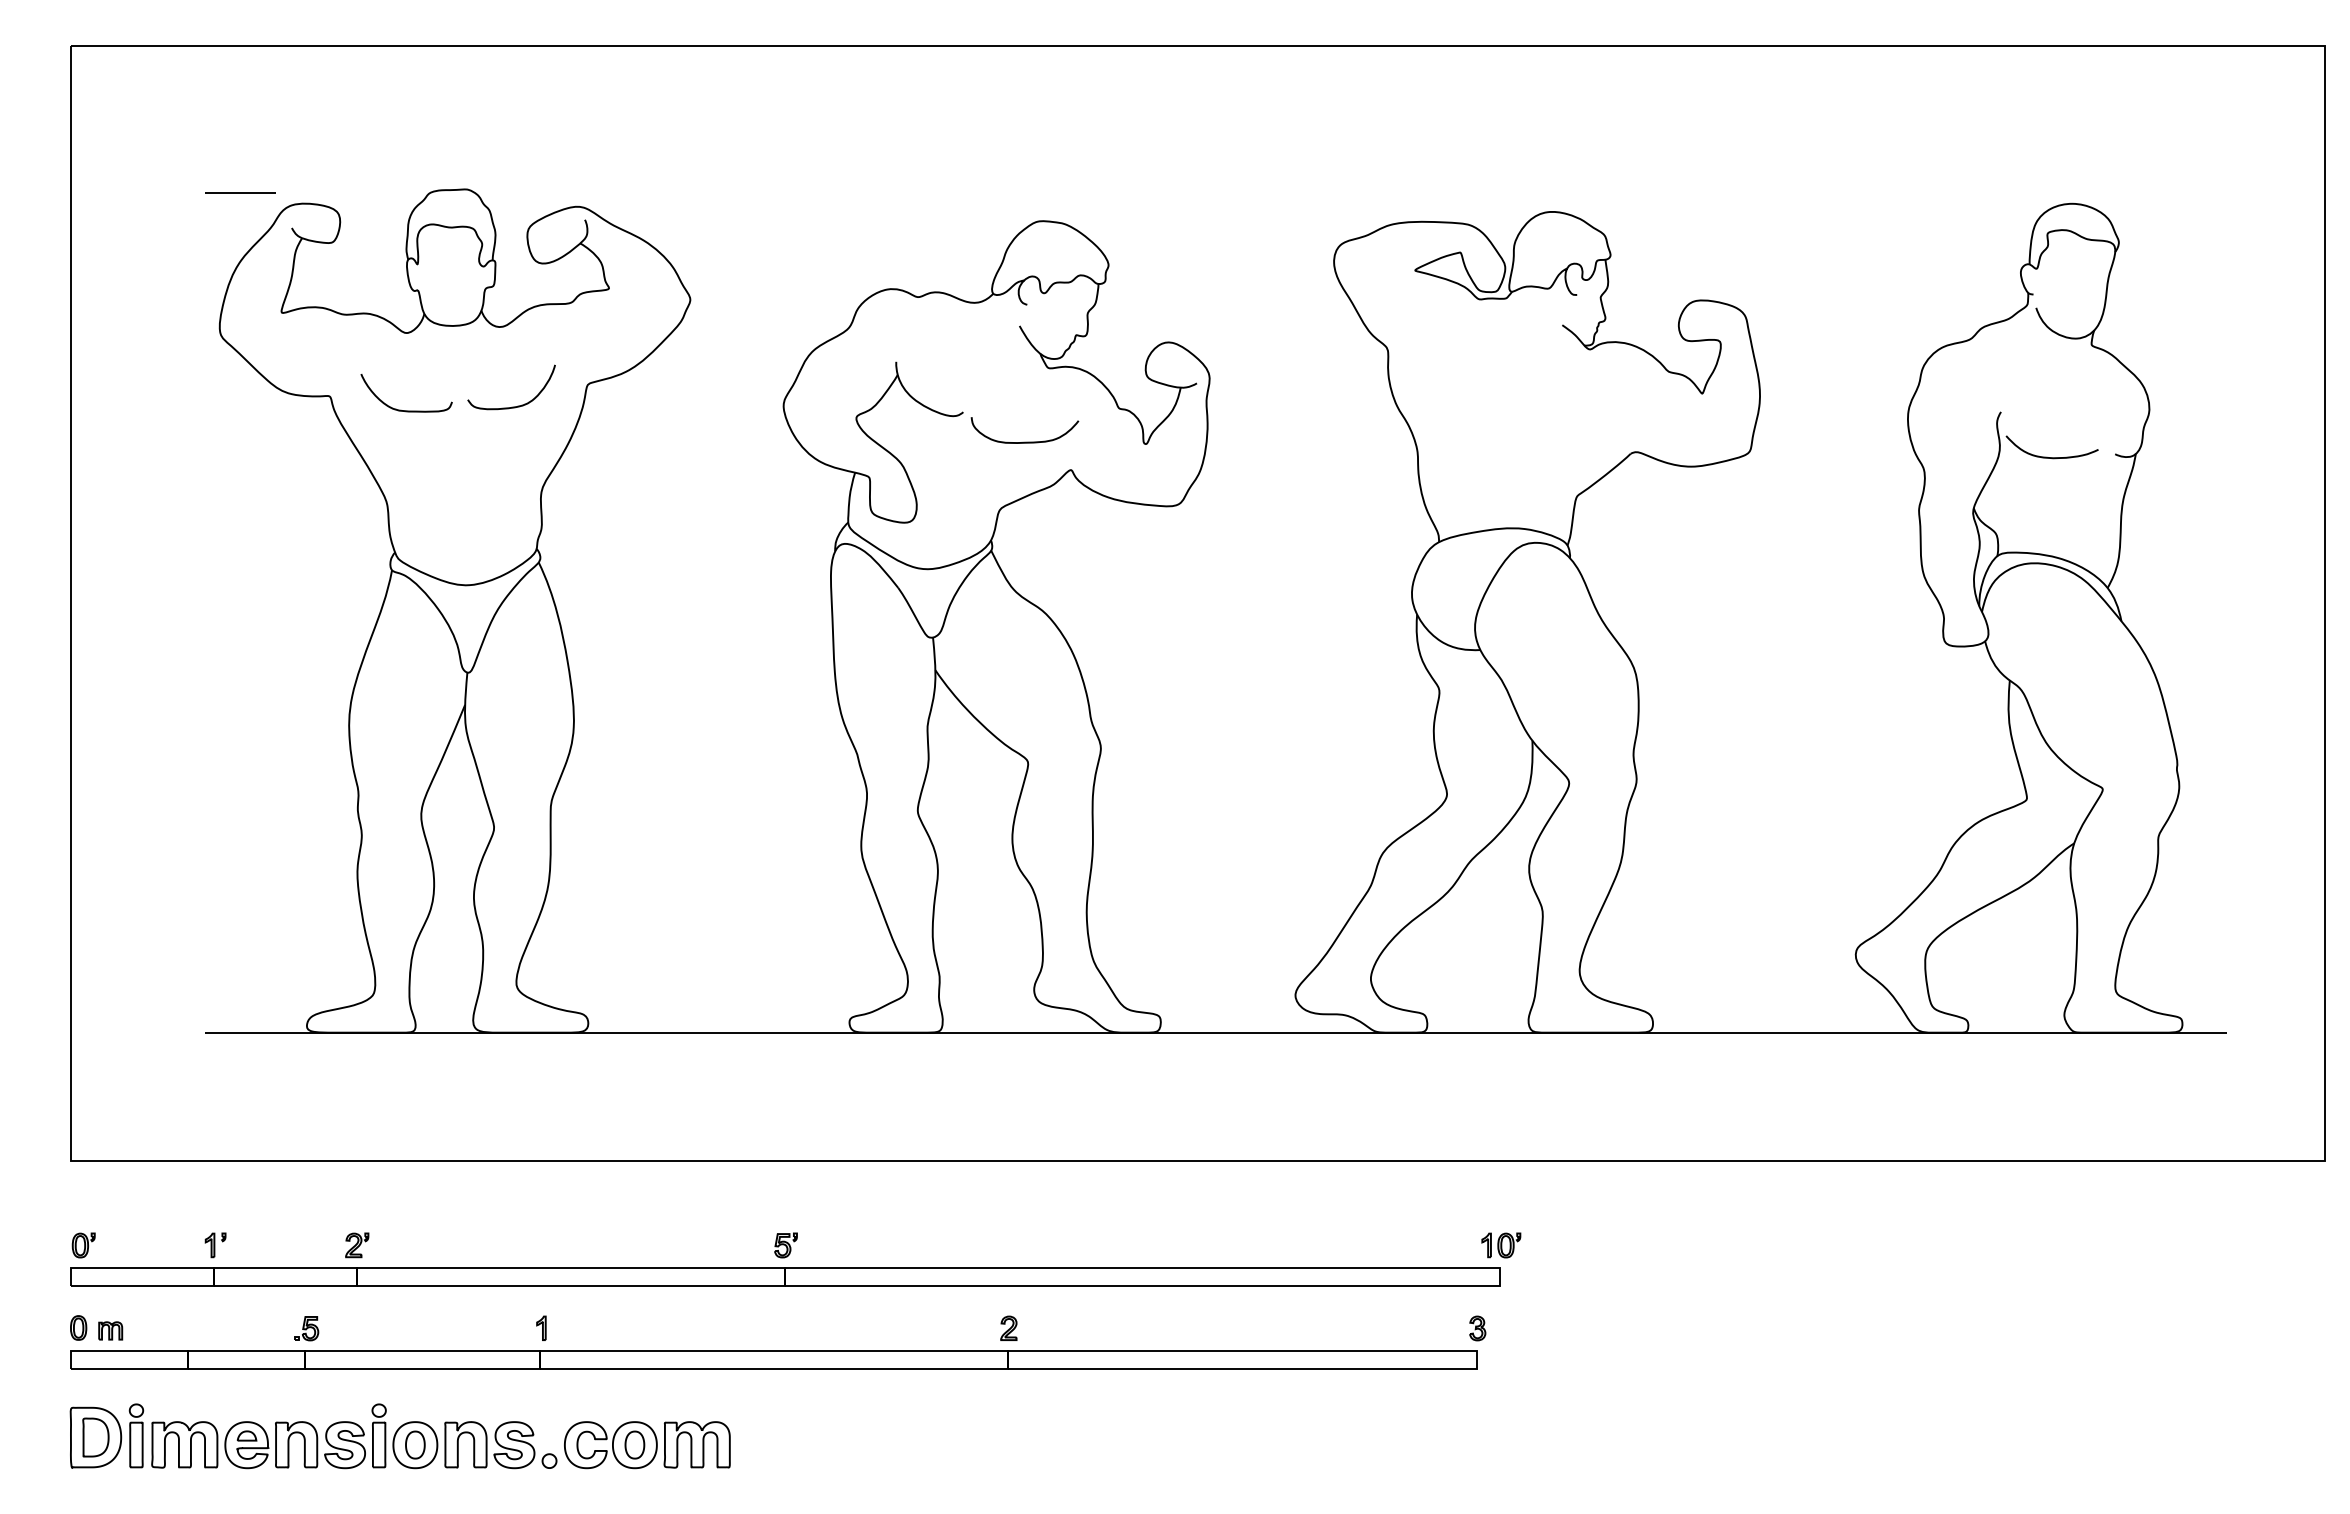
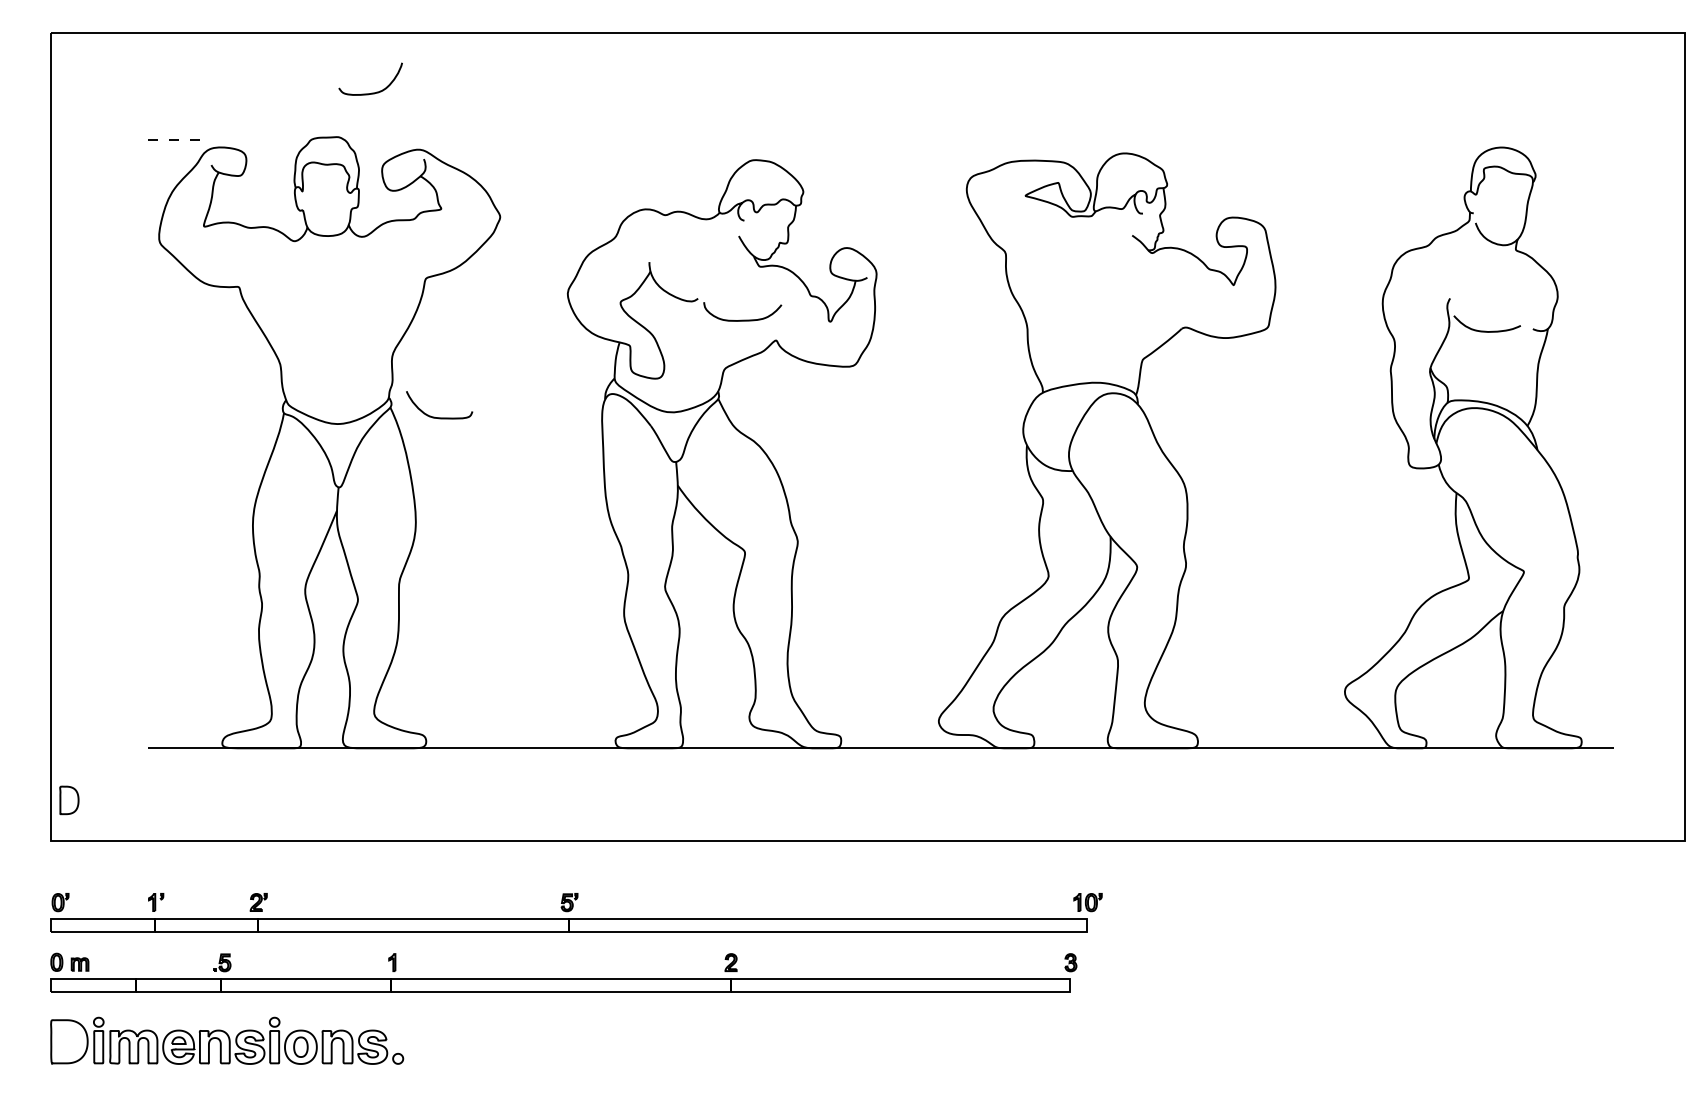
line: (240, 193) -> (174, 140), solid -> dashed
curve: (517, 405) -> (374, 92), moved
curve: (401, 409) -> (435, 416), moved
part: (95, 1437) -> (69, 800), moved
part: (647, 1445) -> (469, 1047), removed

